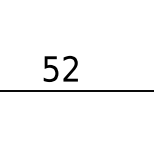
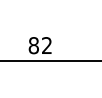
text: (50, 68) -> (33, 45), 52 -> 82

